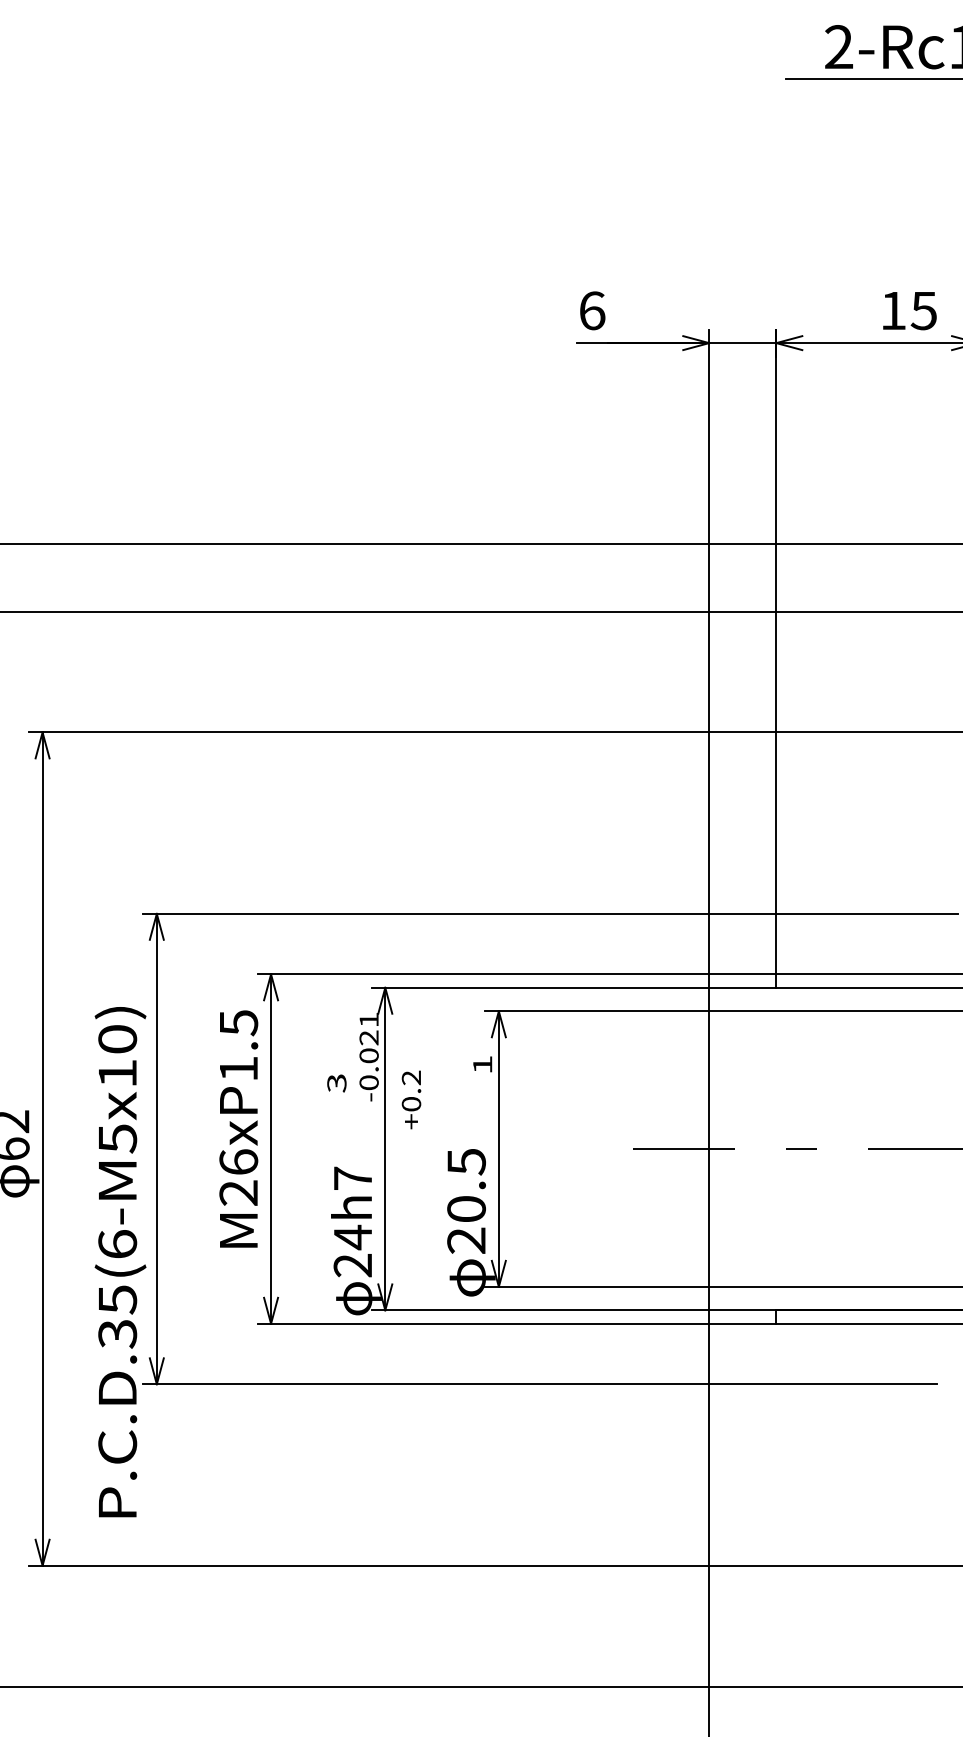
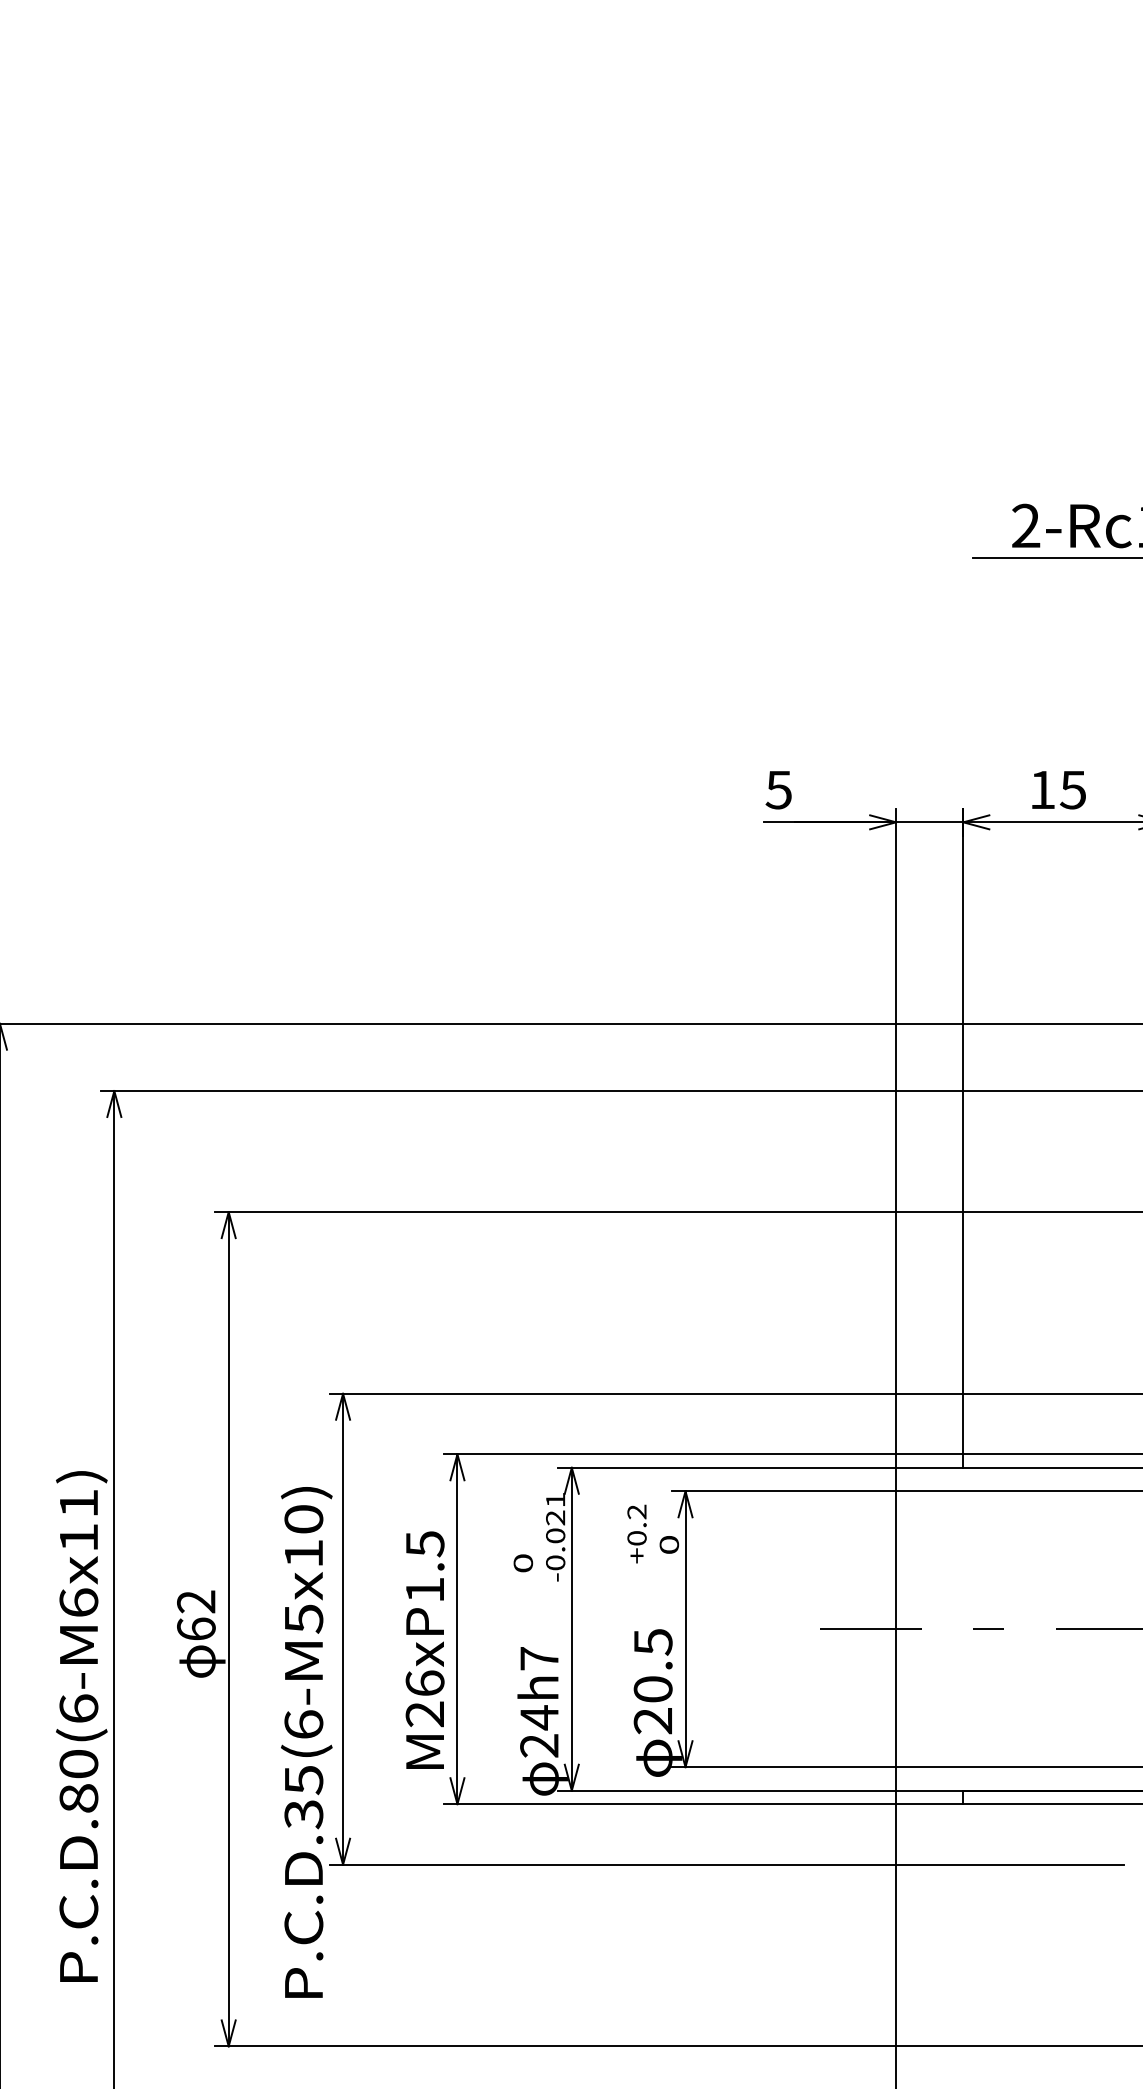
text: (591, 310) -> (778, 789), 6 -> 5
text: (909, 311) -> (1058, 790), moved
text: (482, 1064) -> (669, 1544), 1 -> 0
text: (336, 1083) -> (522, 1563), 3 -> 0
text: (410, 1099) -> (636, 1533), moved
text: (238, 1128) -> (424, 1649), moved

